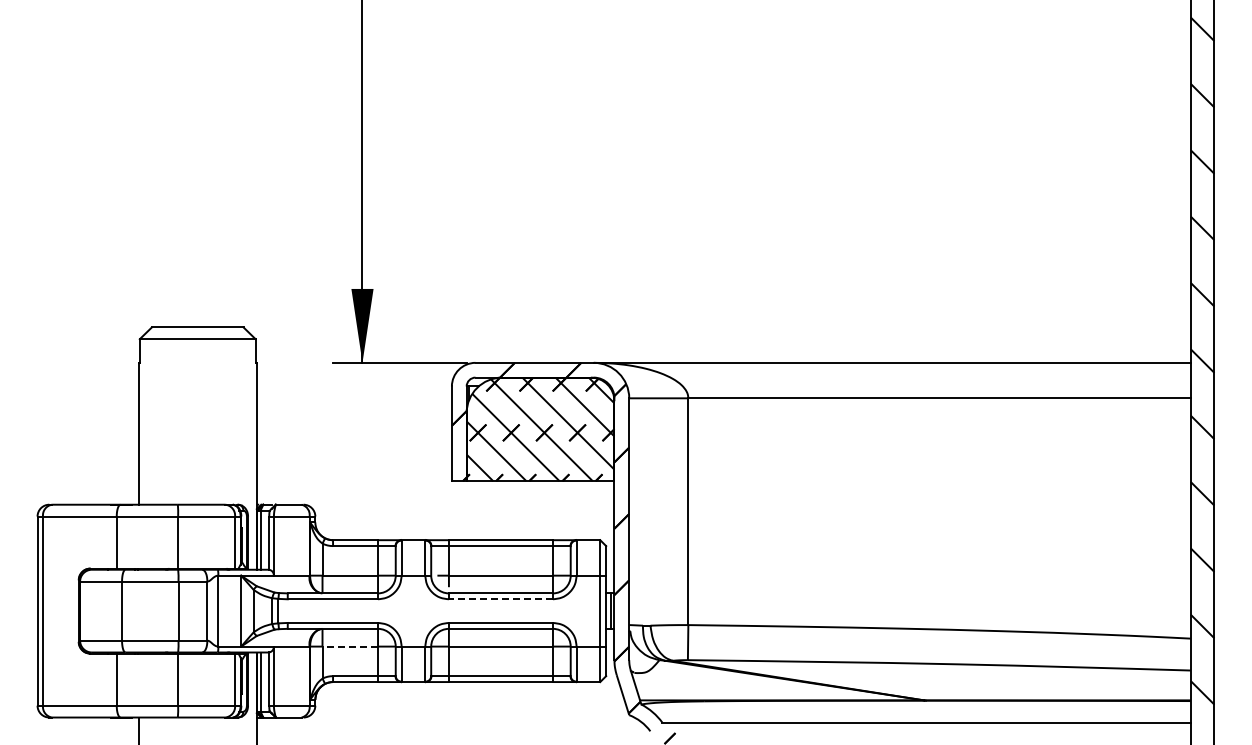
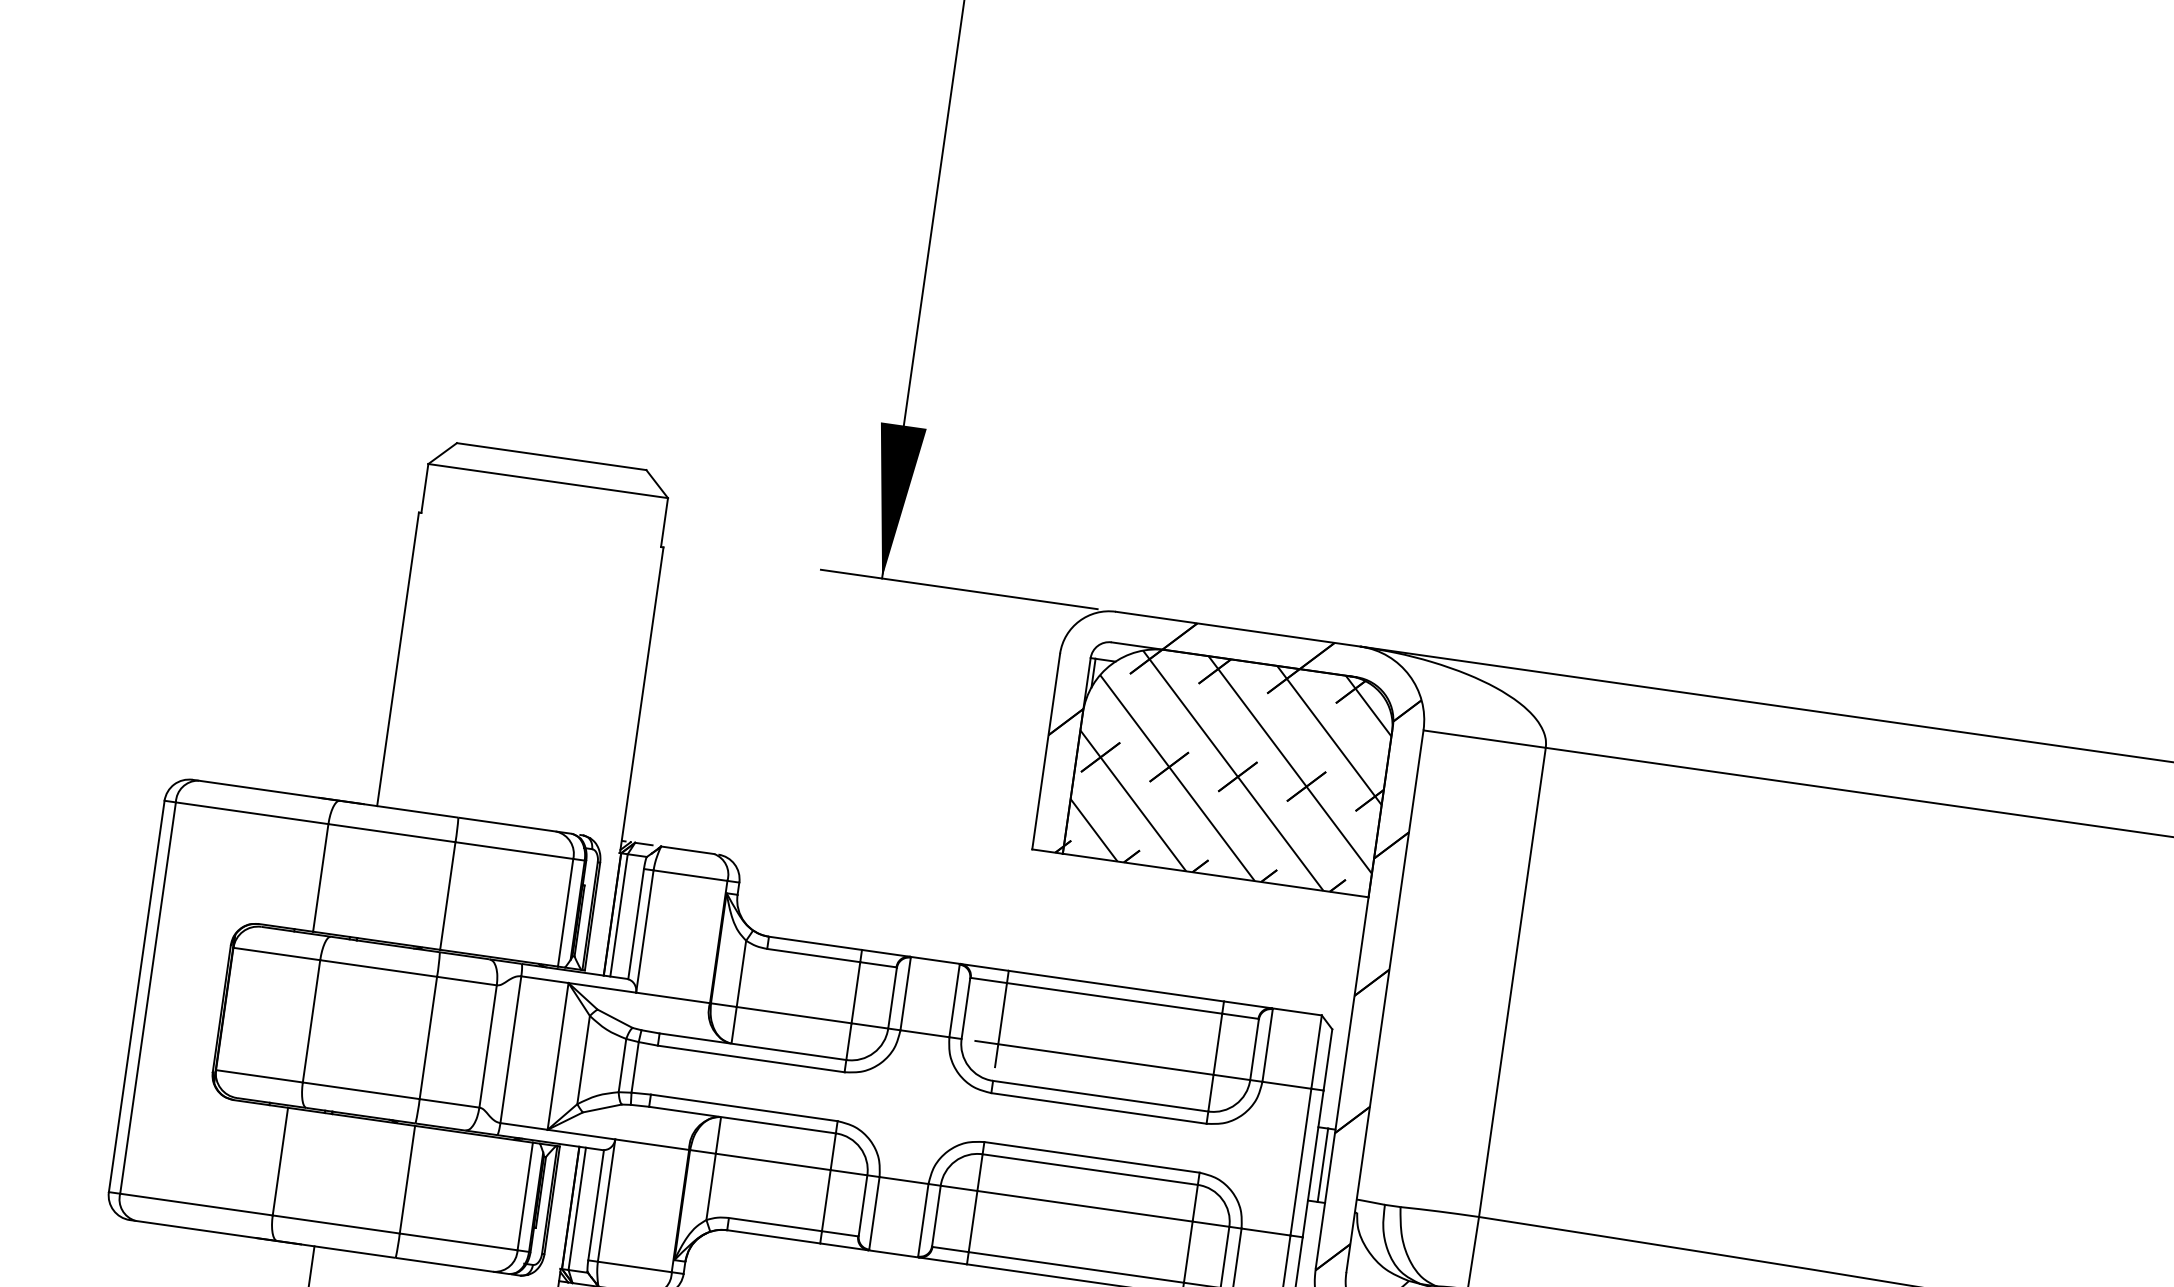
line: (500, 599) -> (1097, 1108), dashed -> solid
line: (350, 646) -> (773, 1161), dashed -> solid

